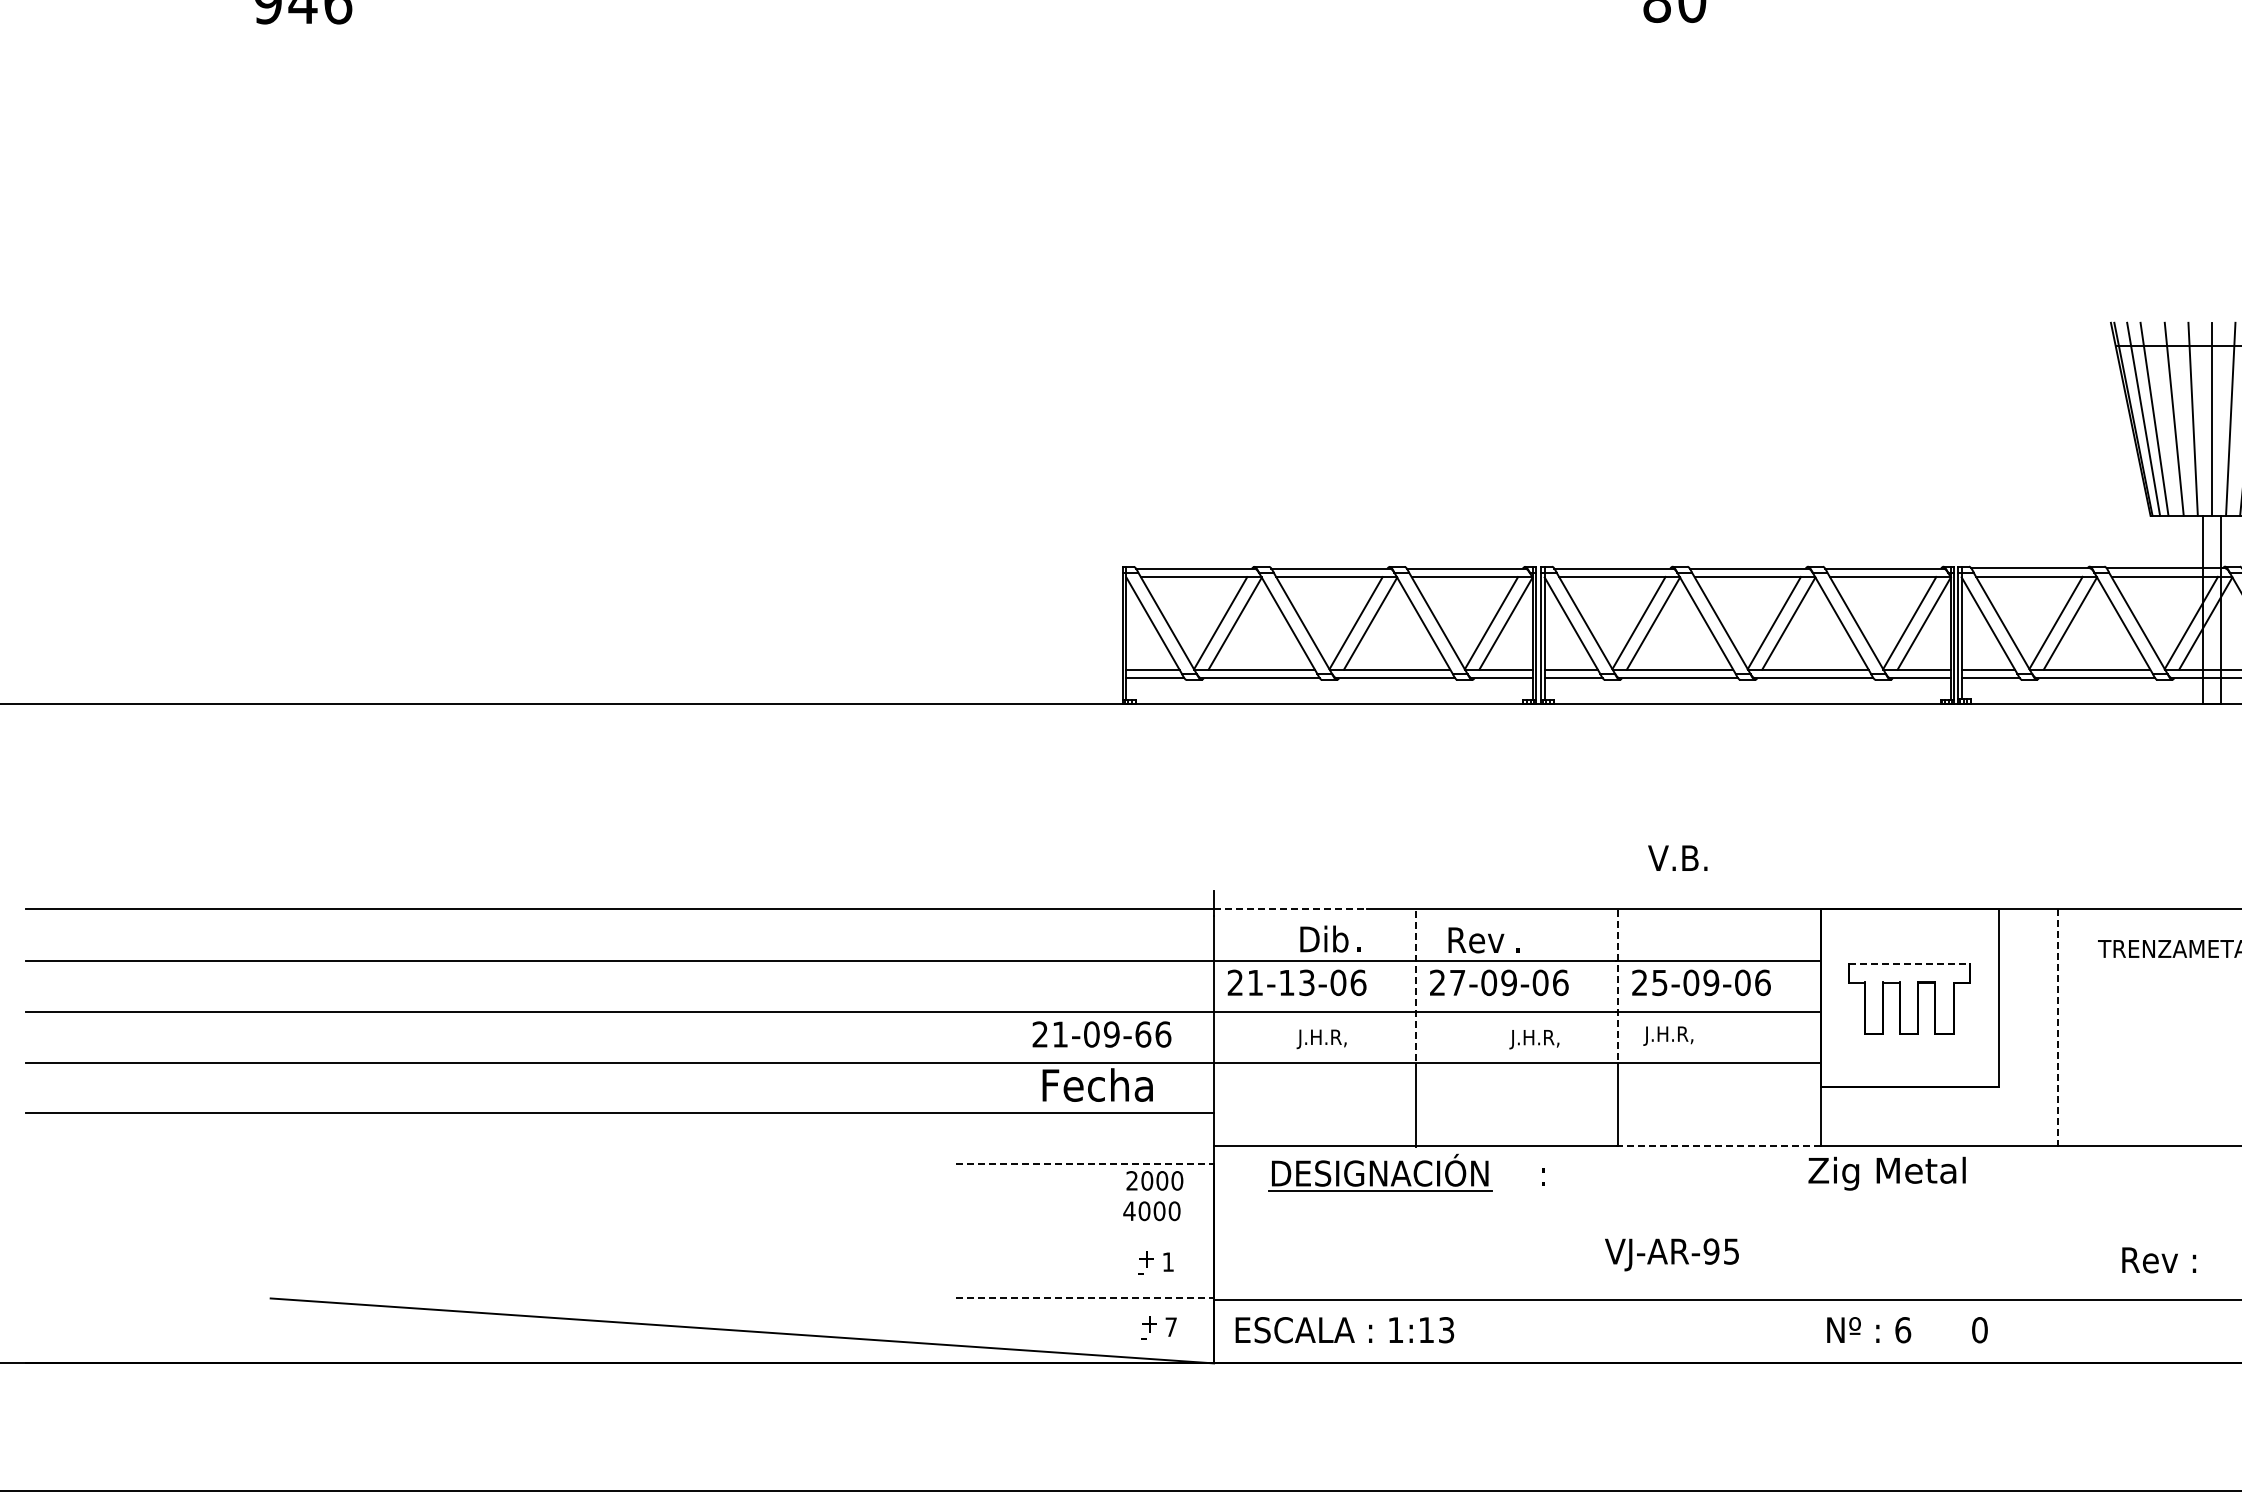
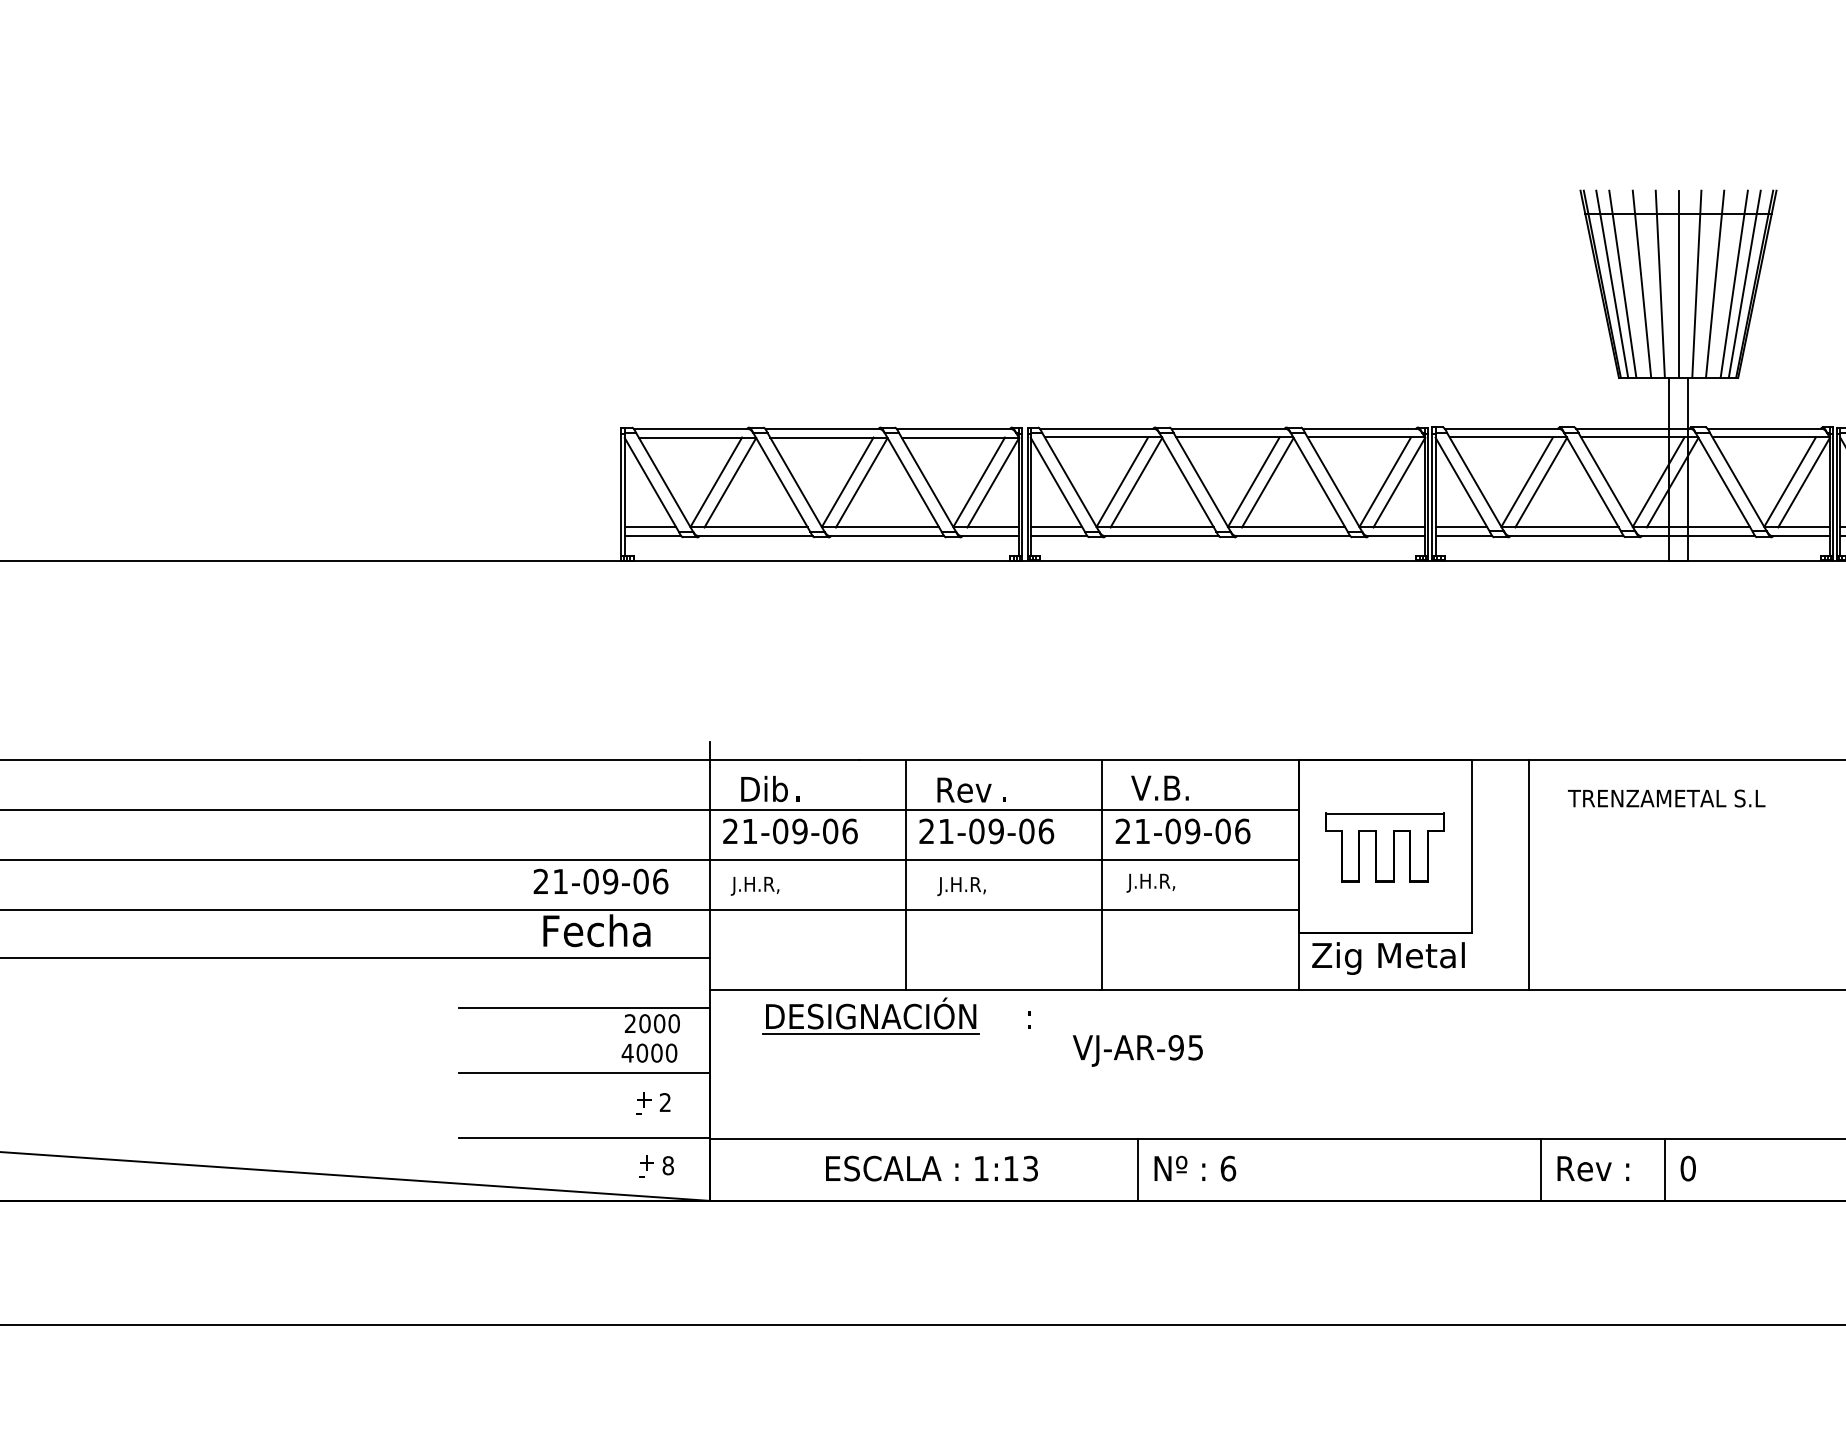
text: (1677, 857) -> (1159, 787), moved
line: (1290, 908) -> (784, 759), dashed -> solid
text: (1330, 938) -> (770, 788), moved
line: (1909, 964) -> (1384, 813), dashed -> solid
text: (1296, 982) -> (789, 831), 21-13-06 -> 21-09-06
text: (1457, 982) -> (946, 831), 27-09-06 -> 21-09-06
text: (1659, 983) -> (1142, 832), 25-09-06 -> 21-09-06
line: (1618, 986) -> (1102, 835), dashed -> solid
line: (1416, 987) -> (906, 835), dashed -> solid
line: (2057, 1027) -> (1528, 874), dashed -> solid
text: (1143, 1034) -> (641, 881), 21-09-66 -> 21-09-06
text: (1321, 1039) -> (754, 886), moved
text: (1534, 1039) -> (961, 886), moved
line: (1719, 1146) -> (1200, 990), dashed -> solid
line: (1085, 1164) -> (585, 1007), dashed -> solid
text: (1886, 1173) -> (1387, 958), moved
line: (1084, 1231) -> (584, 1072), added
text: (1671, 1254) -> (1137, 1050), moved
text: (2159, 1260) -> (1593, 1168), moved
text: (1167, 1261) -> (664, 1101), 1 -> 2
line: (1085, 1298) -> (585, 1137), dashed -> solid
text: (1171, 1327) -> (668, 1166), 7 -> 8
text: (1344, 1330) -> (931, 1168), moved
text: (1869, 1330) -> (1195, 1168), moved
text: (1979, 1330) -> (1687, 1168), moved
line: (1654, 1331) -> (1137, 1169), added
line: (2069, 1331) -> (1540, 1169), added
line: (2197, 1331) -> (1664, 1169), added

